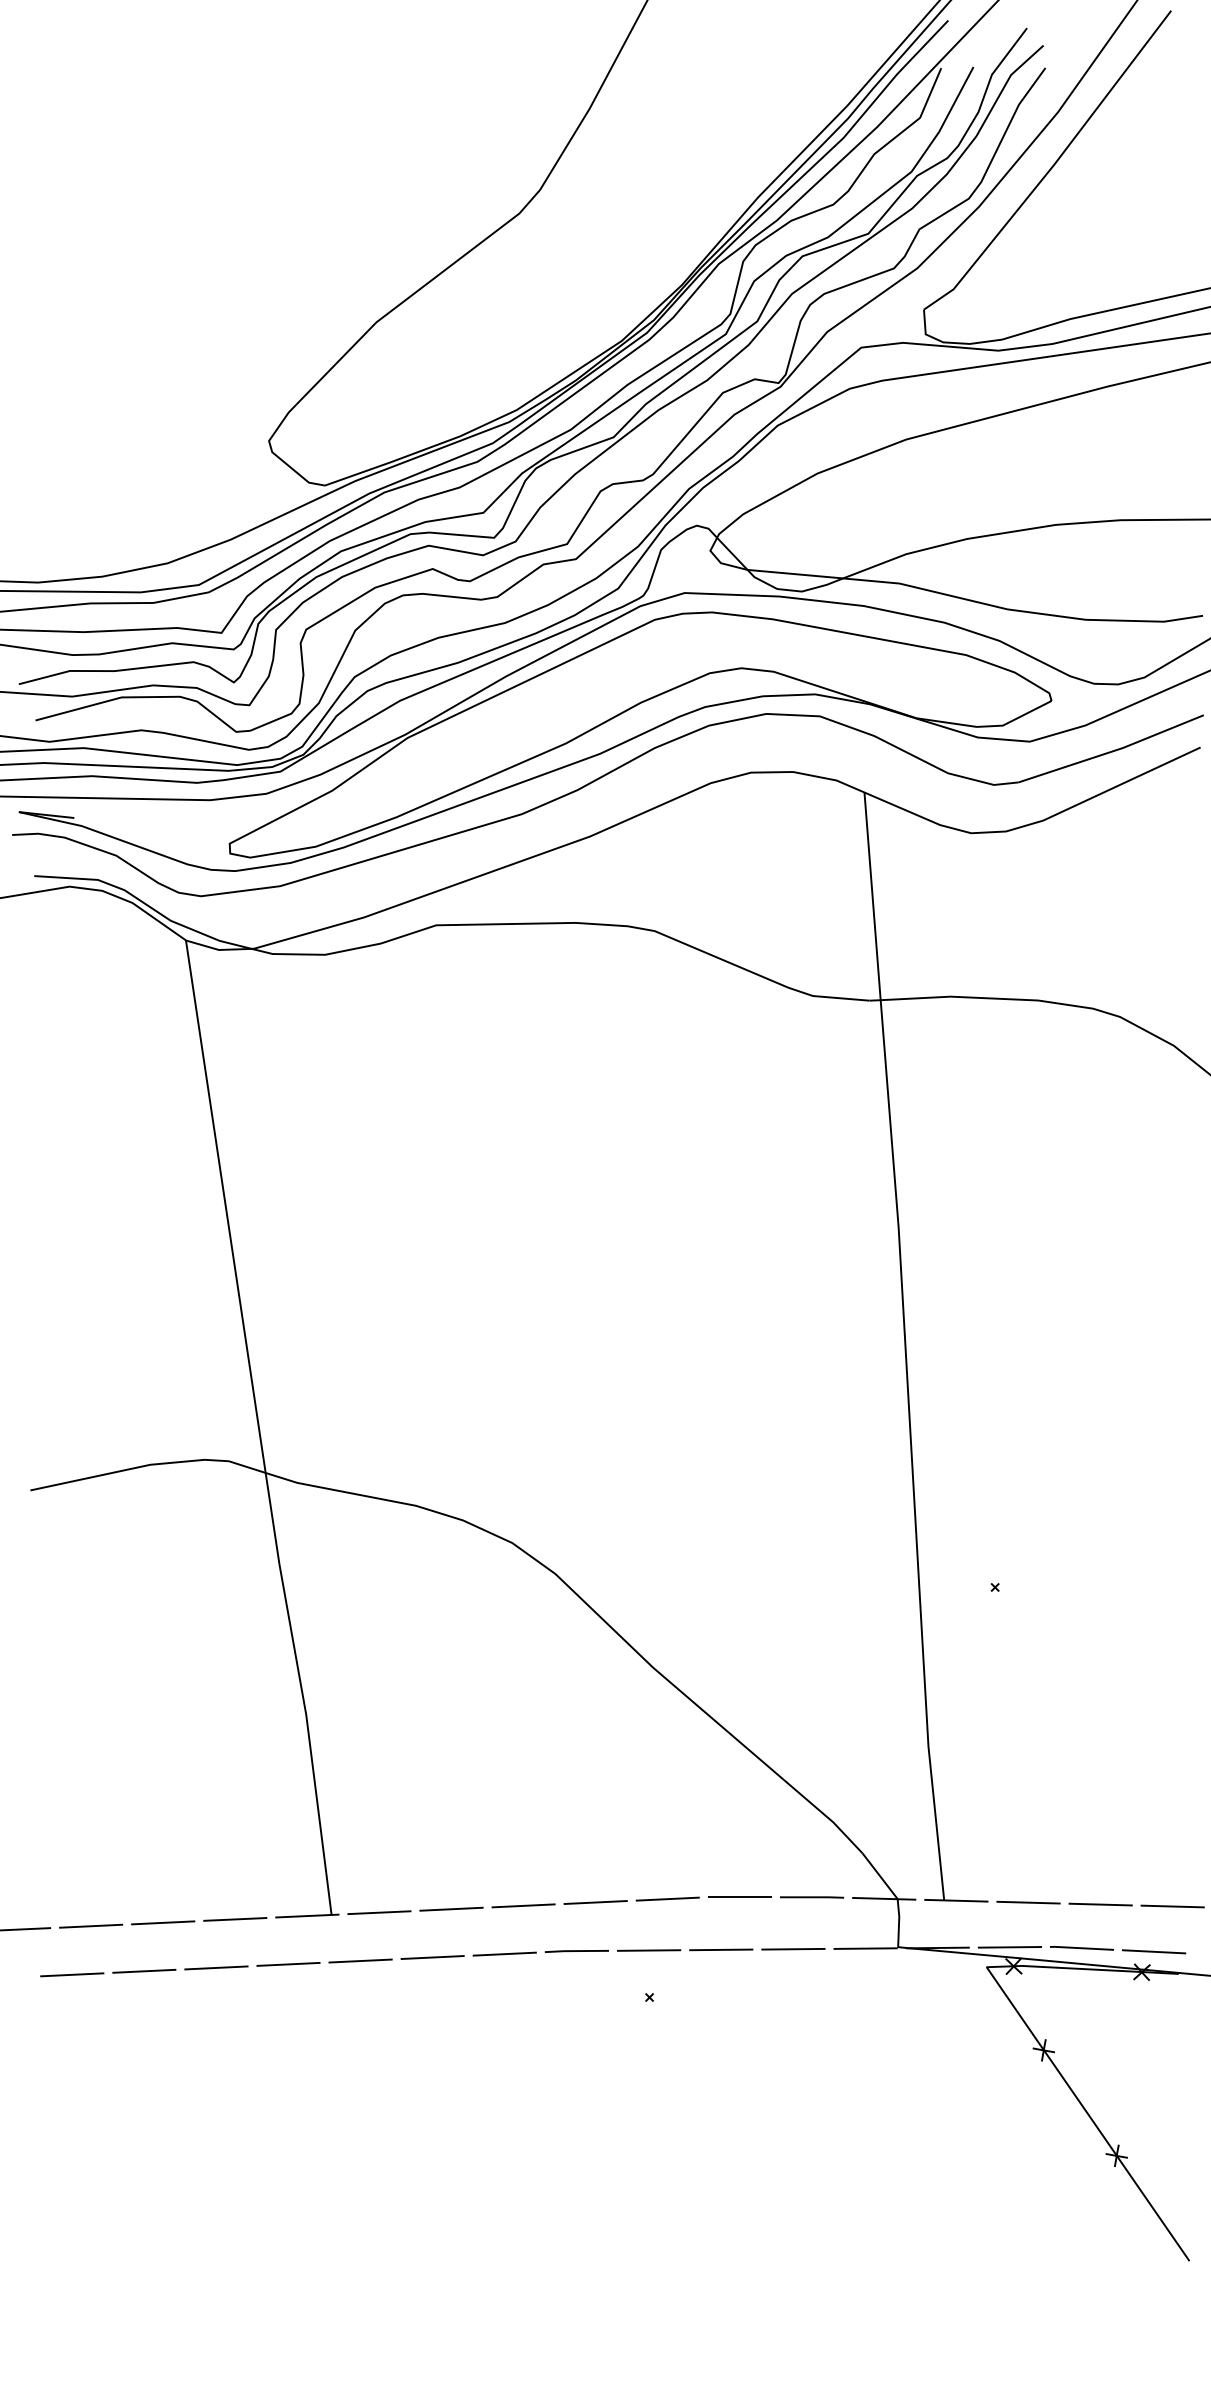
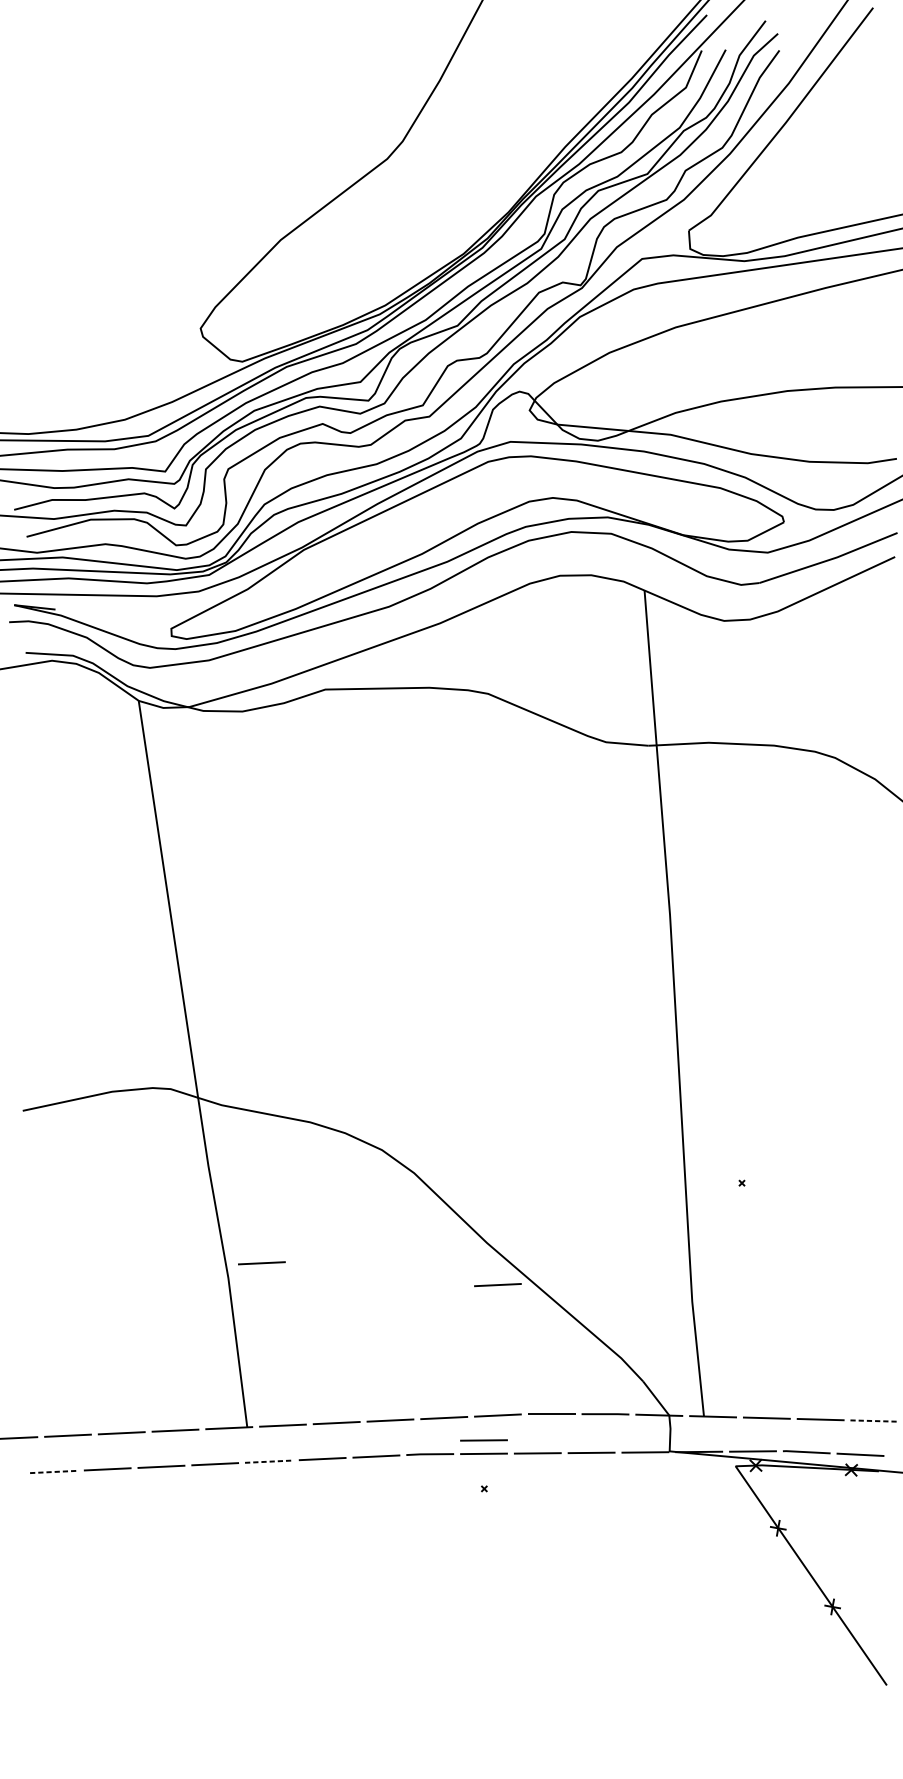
line: (351, 1694) -> (262, 1262), added
line: (667, 1723) -> (497, 1284), added
line: (1173, 1906) -> (874, 1421), solid -> dashed
line: (649, 1932) -> (484, 1440), added
line: (361, 1961) -> (269, 1462), solid -> dashed
line: (72, 1974) -> (54, 1471), solid -> dashed

